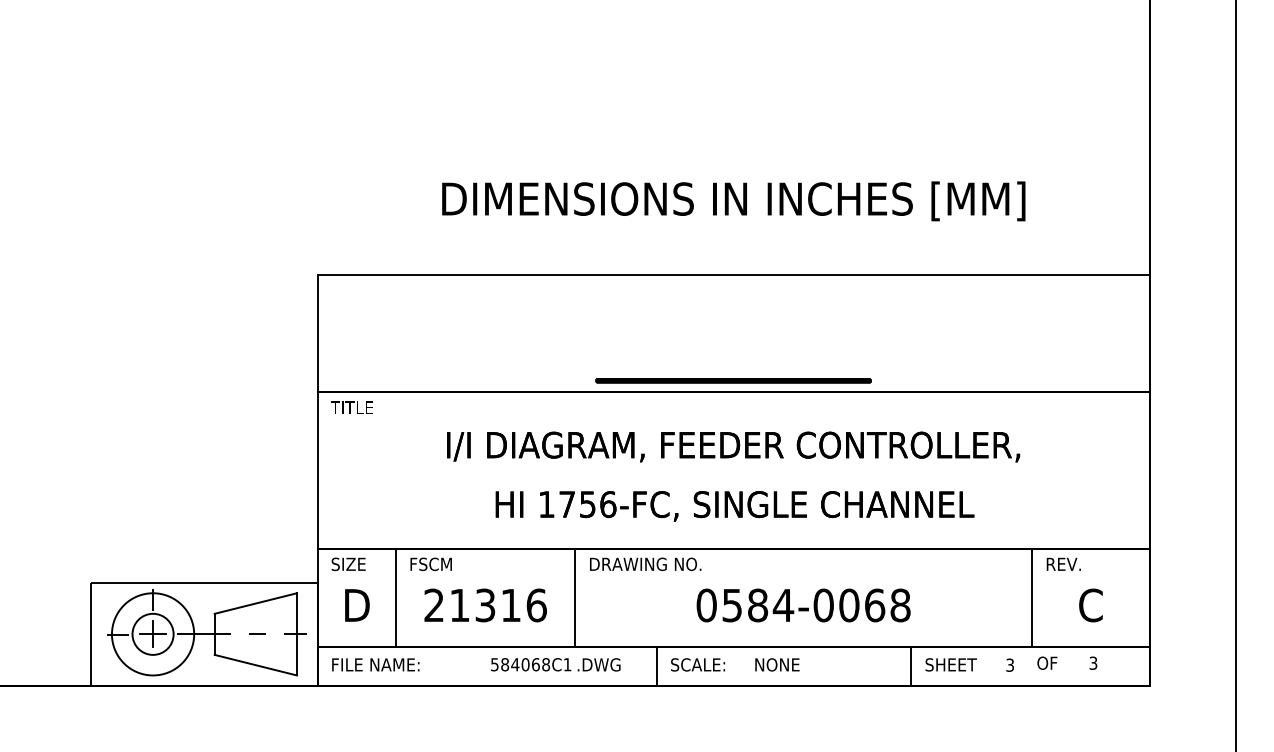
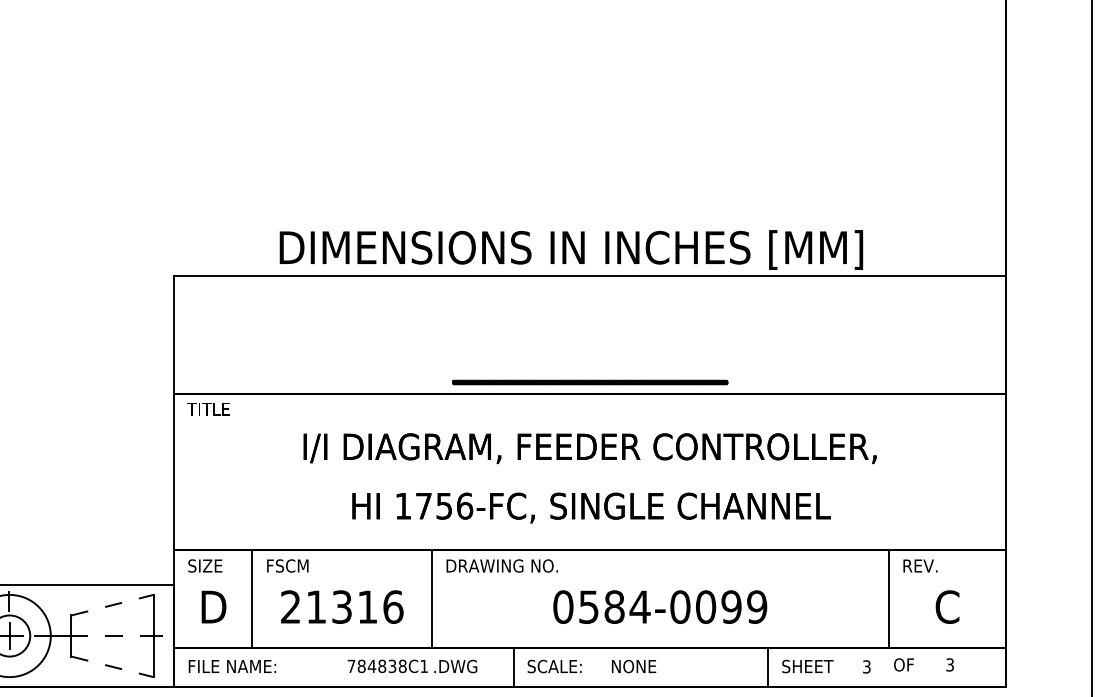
text: (733, 201) -> (571, 250), moved
line: (256, 603) -> (113, 605), solid -> dashed
text: (887, 605) -> (744, 607), 0584-0068 -> 0584-0099
text: (515, 664) -> (372, 666), 584068C1 -> 784838C1
line: (256, 665) -> (113, 667), solid -> dashed

